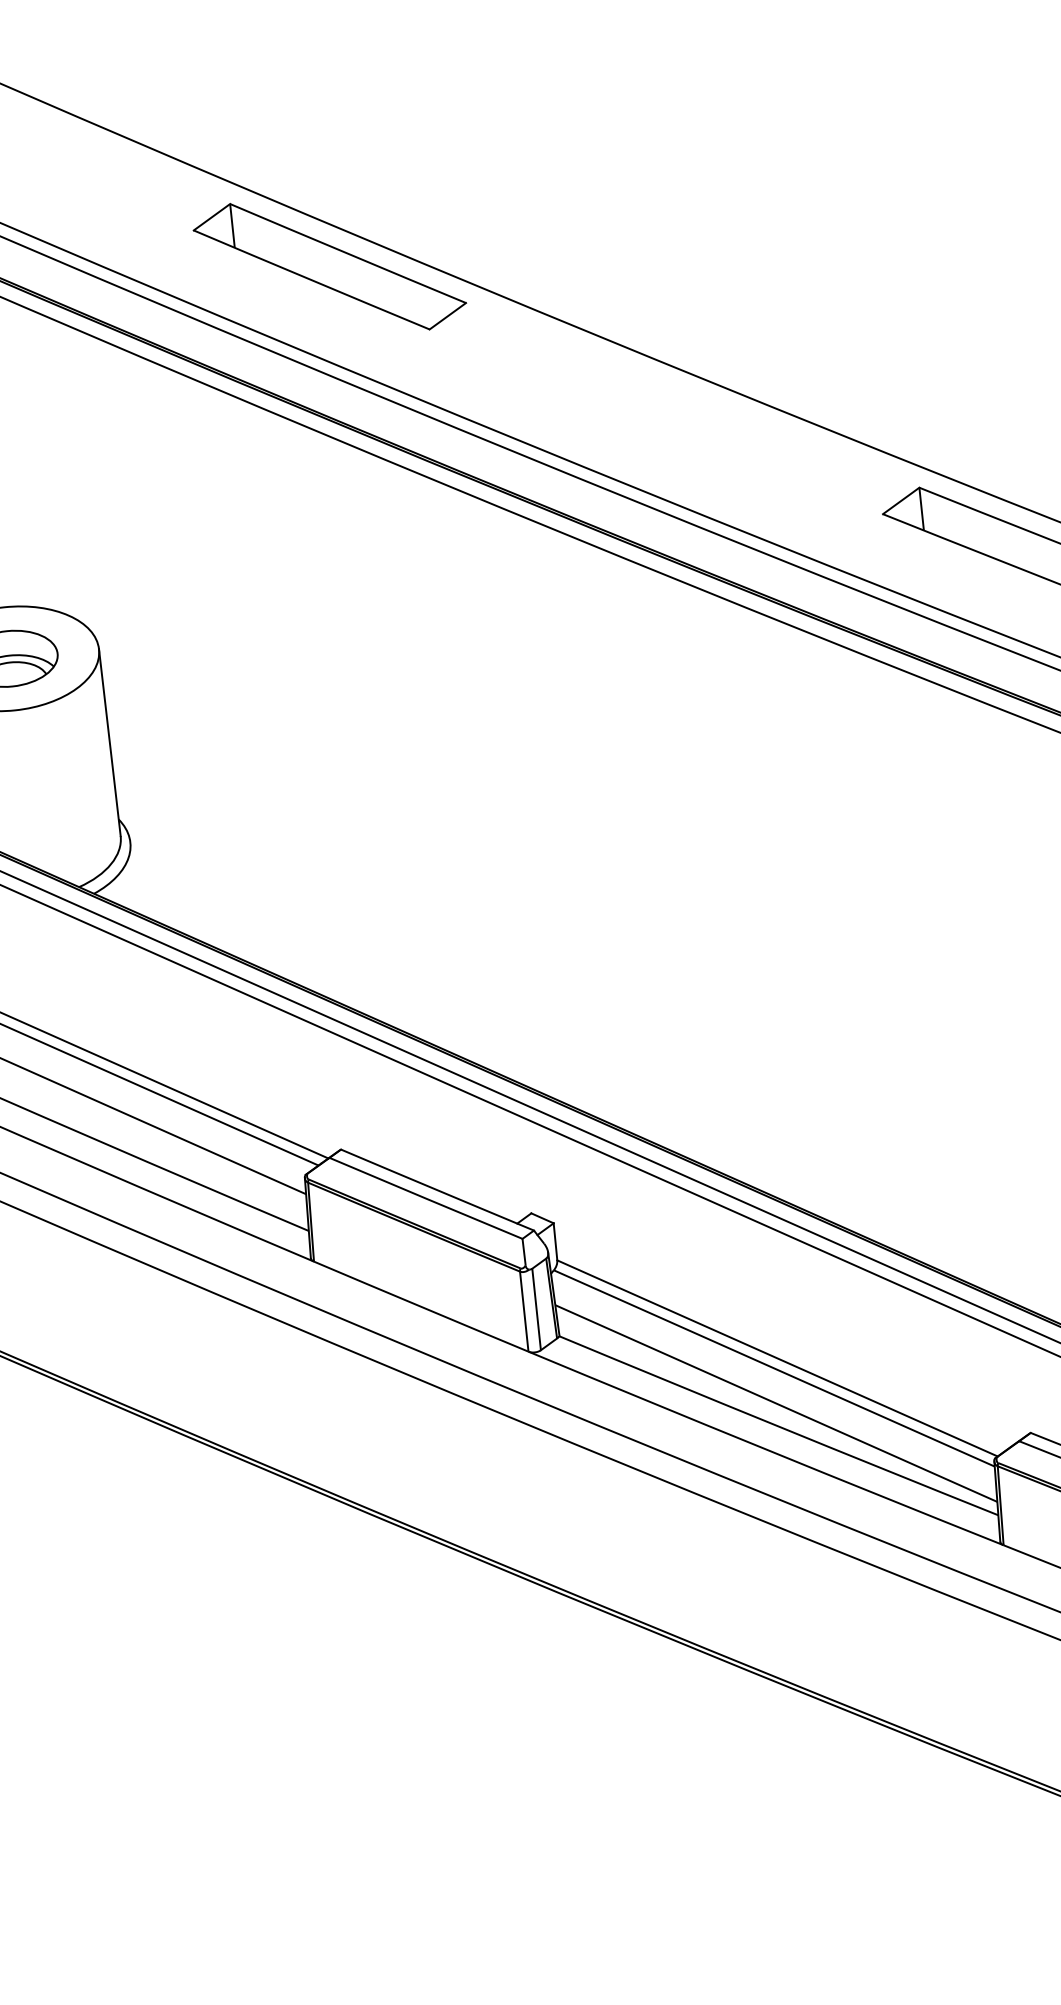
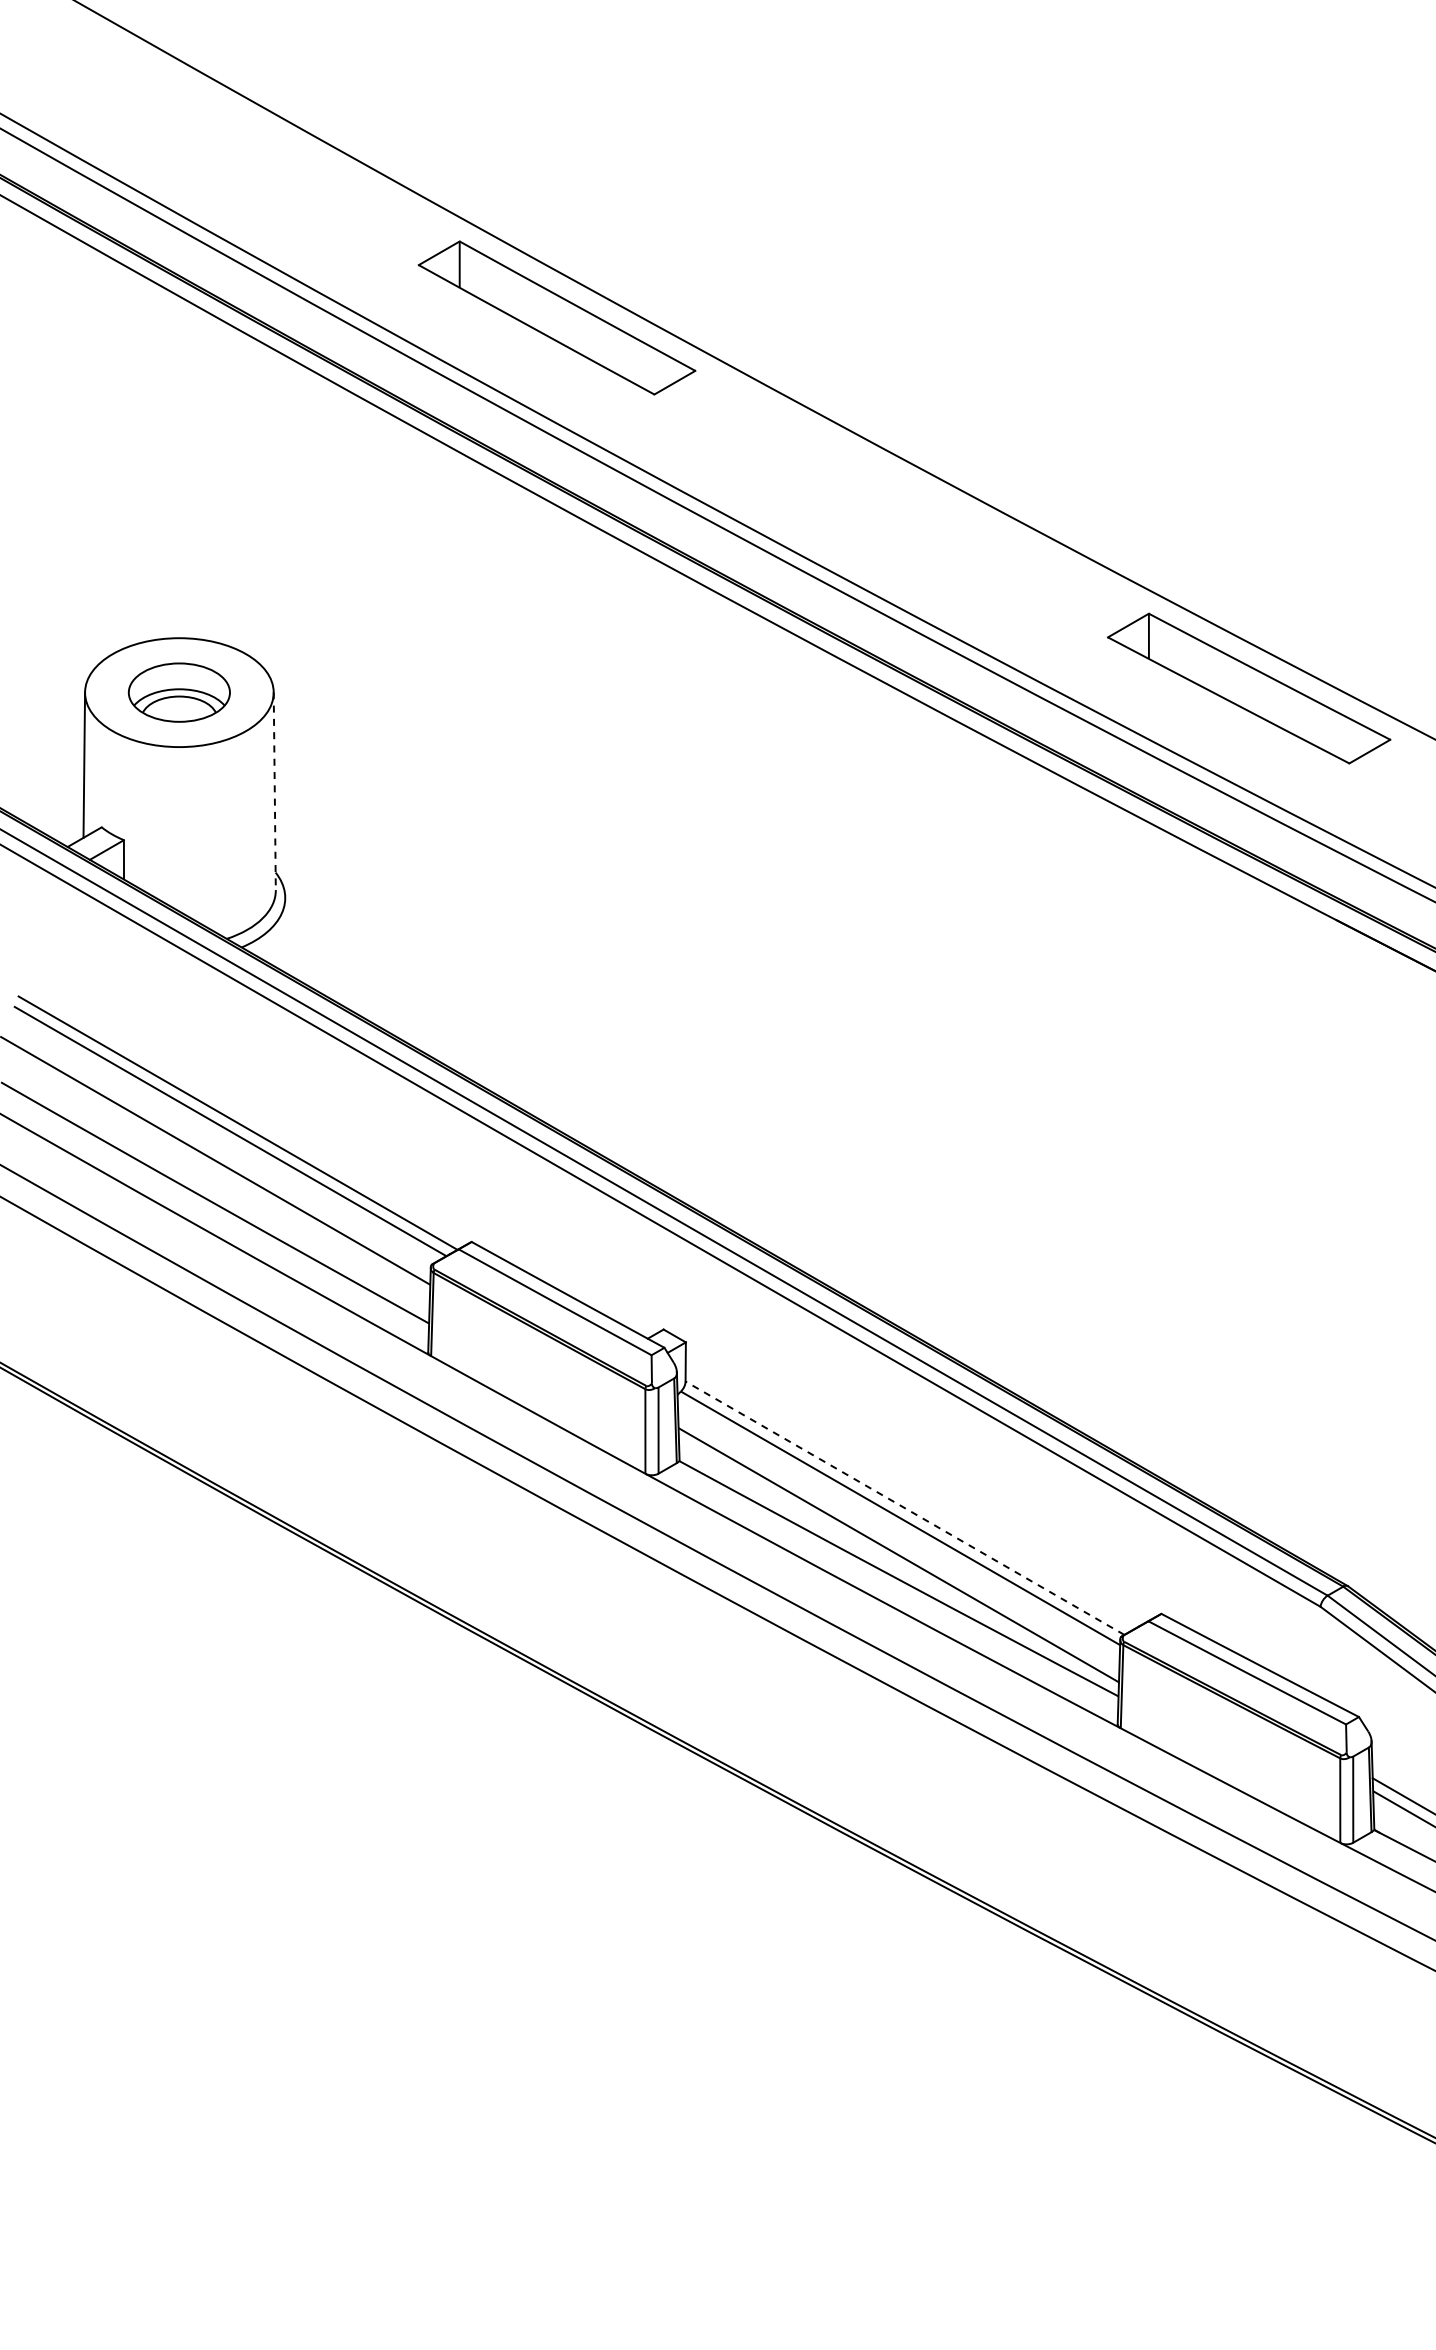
line: (109, 742) -> (274, 791), solid -> dashed
line: (776, 1357) -> (904, 1507), solid -> dashed

